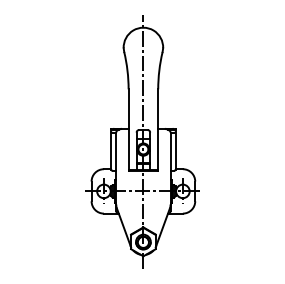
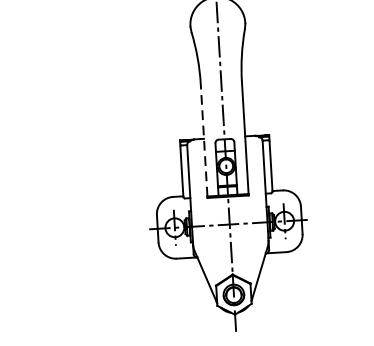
line: (128, 129) -> (203, 139), solid -> dashed

